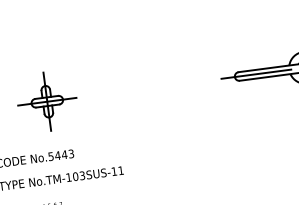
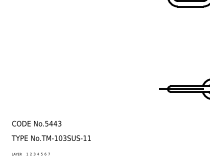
part: (46, 100) -> (48, 88), removed

